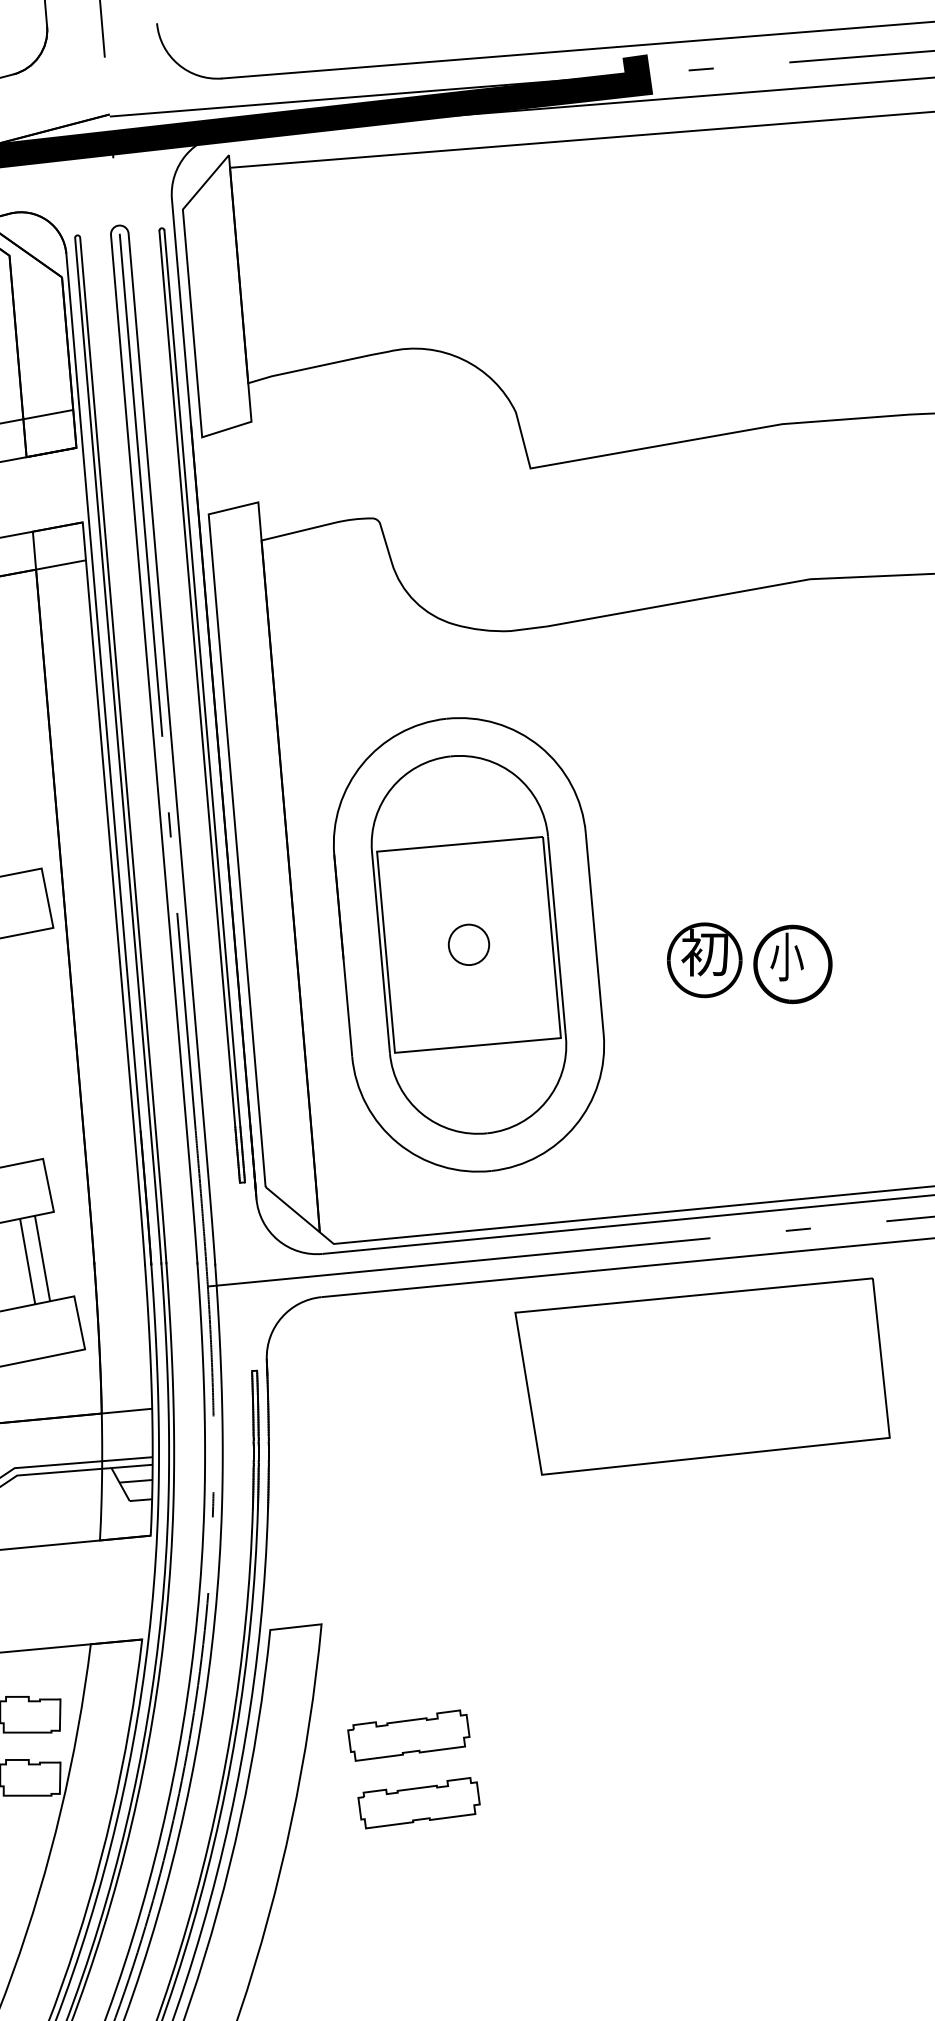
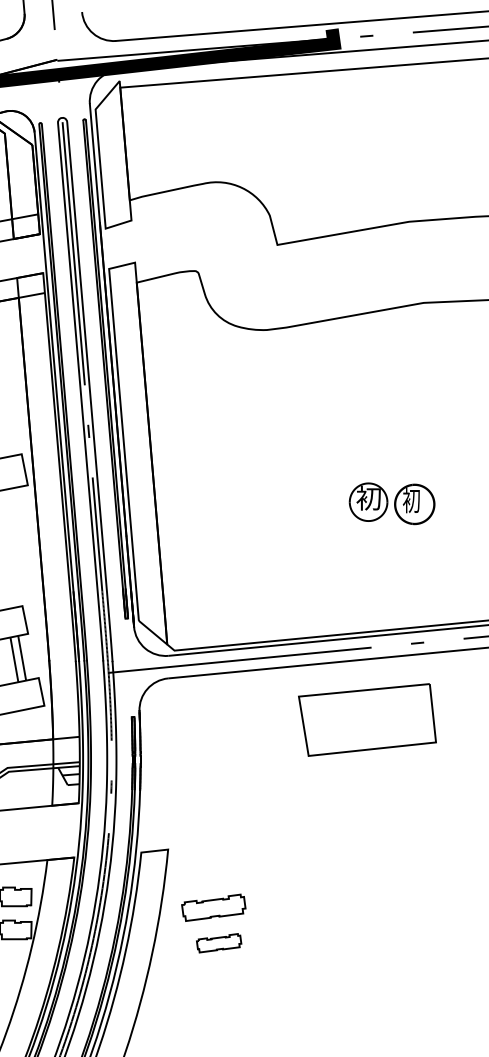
part: (467, 943) -> (244, 493), removed
text: (786, 956) -> (411, 500), 小 -> 初
part: (702, 1375) -> (367, 719), size x0.7
part: (417, 1803) -> (218, 943), size x0.7

